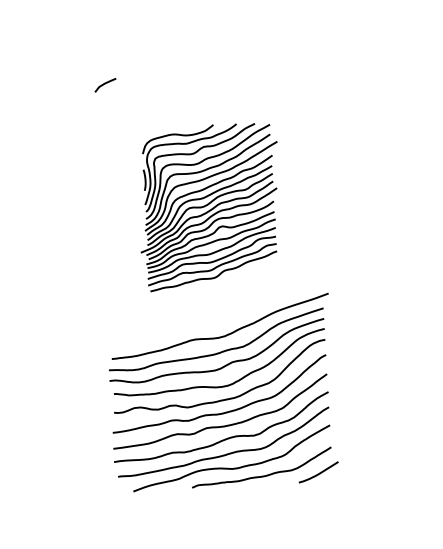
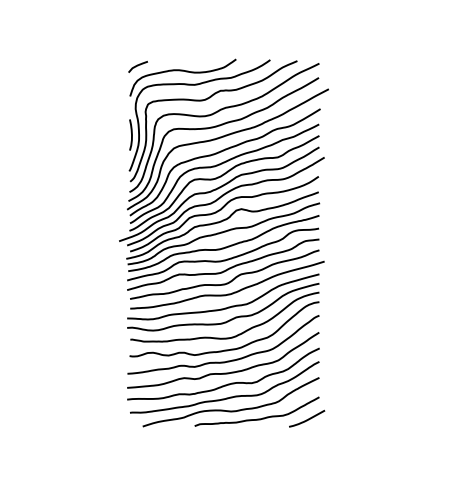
part: (209, 206) -> (223, 178), size x1.67

